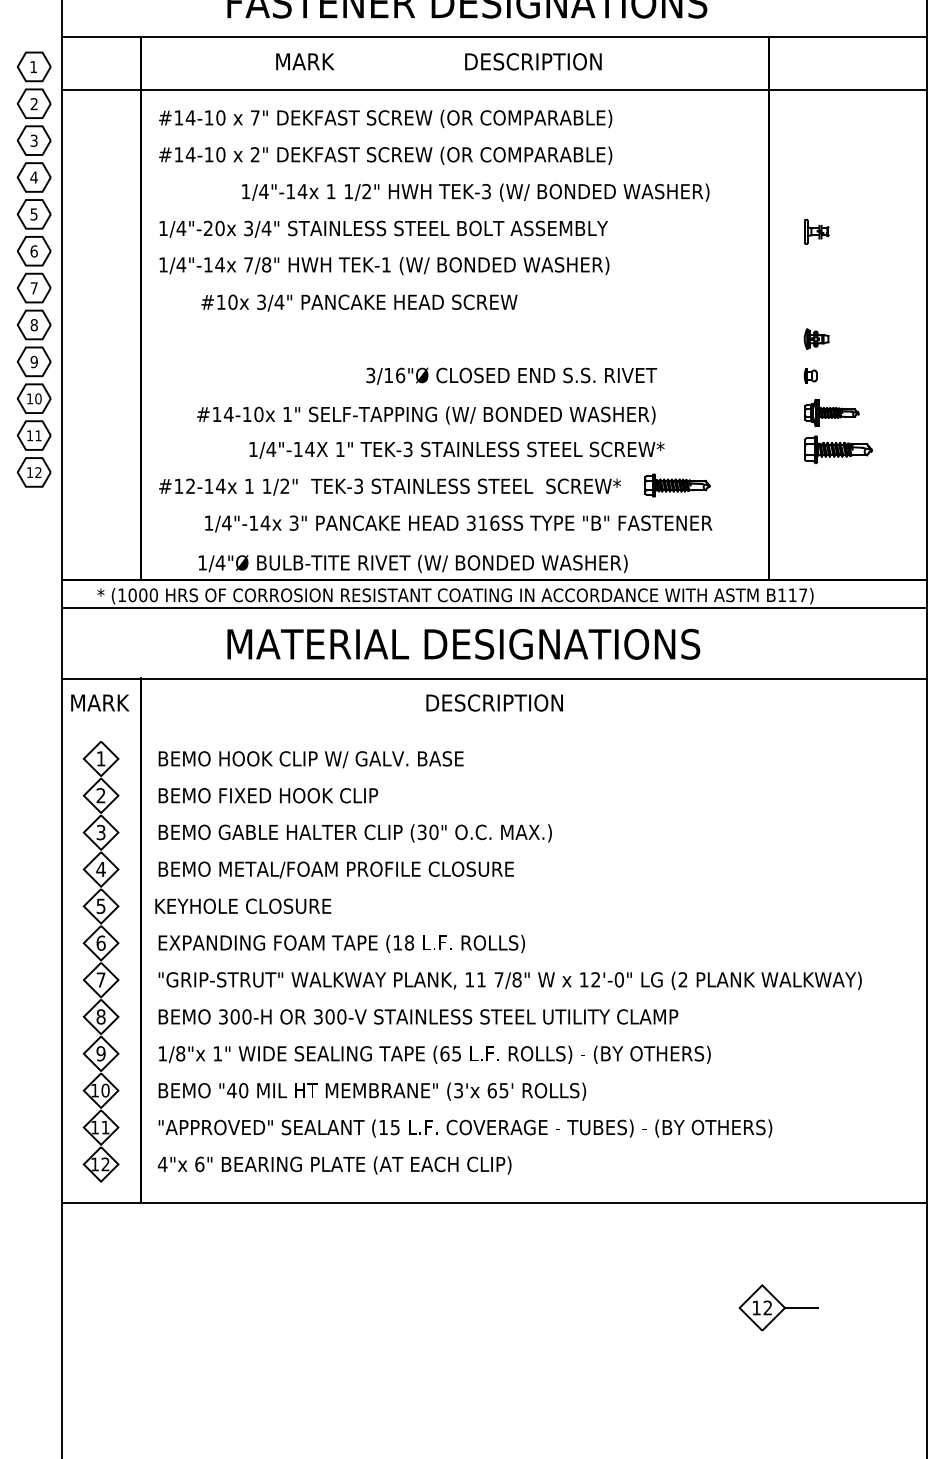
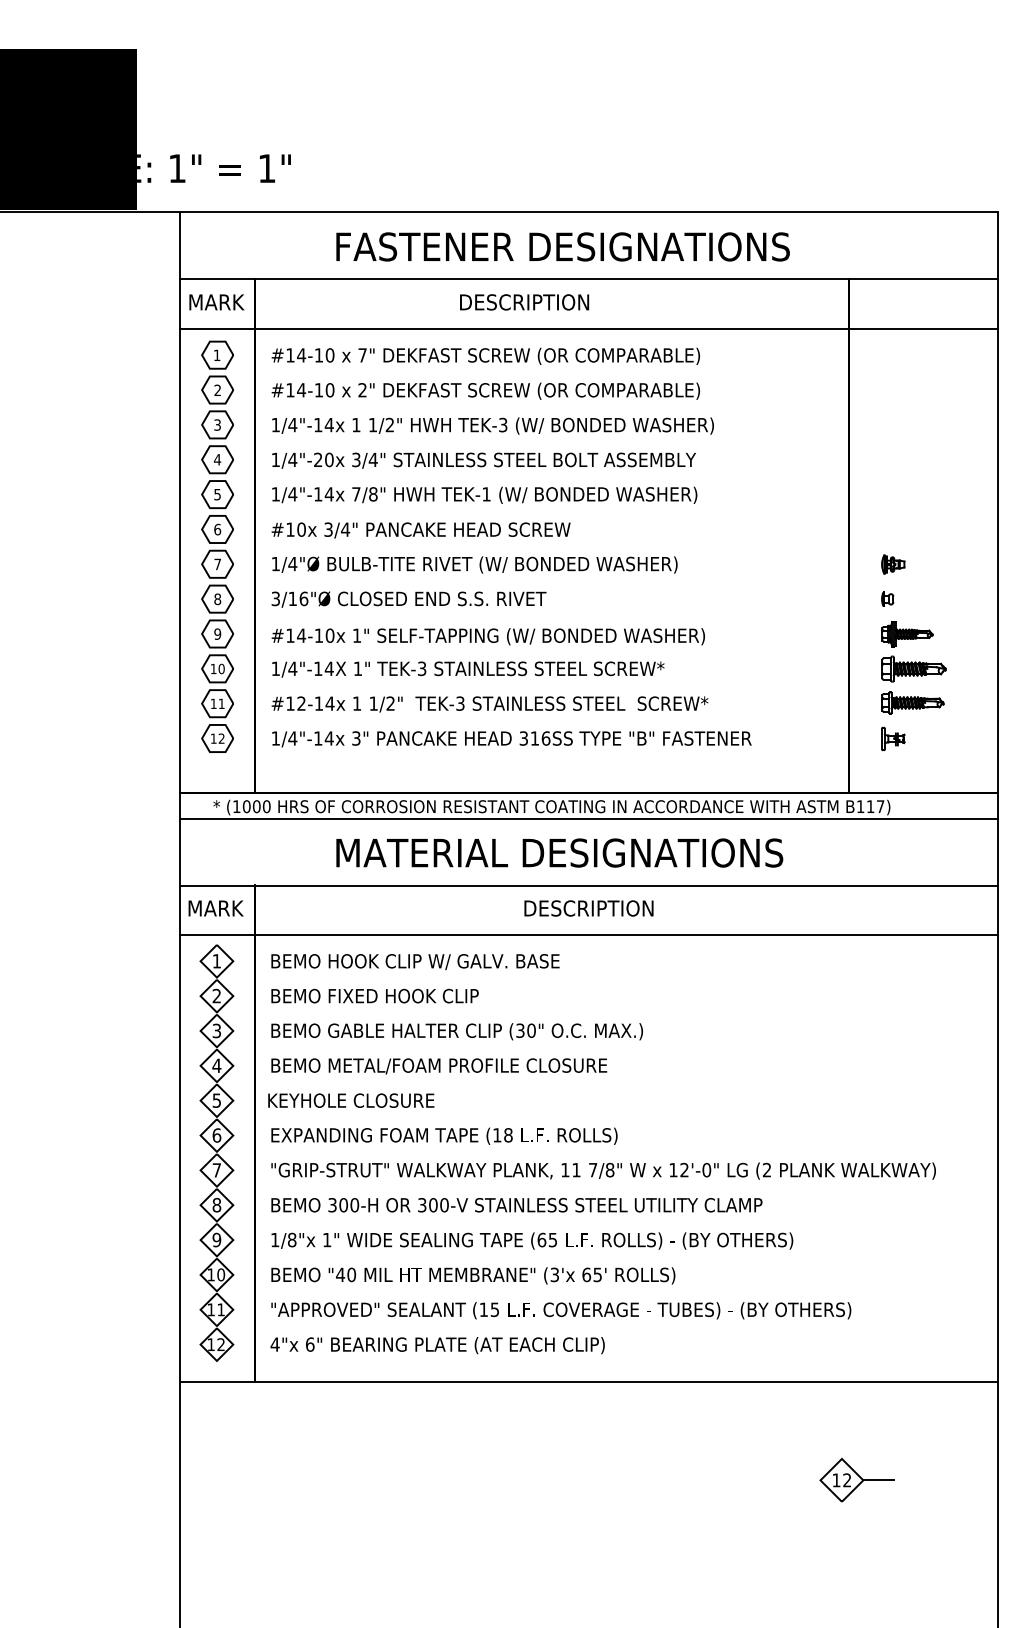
text: (304, 61) -> (216, 302), moved
text: (533, 61) -> (524, 302), moved
text: (475, 192) -> (492, 425), moved
part: (816, 231) -> (893, 738), moved
part: (34, 269) -> (217, 546), moved
text: (358, 303) -> (420, 530), moved
text: (511, 376) -> (408, 599), moved
text: (425, 415) -> (487, 636), moved
text: (457, 450) -> (468, 669), moved
part: (677, 485) -> (912, 702), moved
text: (458, 524) -> (511, 739), moved
text: (412, 563) -> (474, 564), moved
line: (494, 731) -> (588, 935), added

